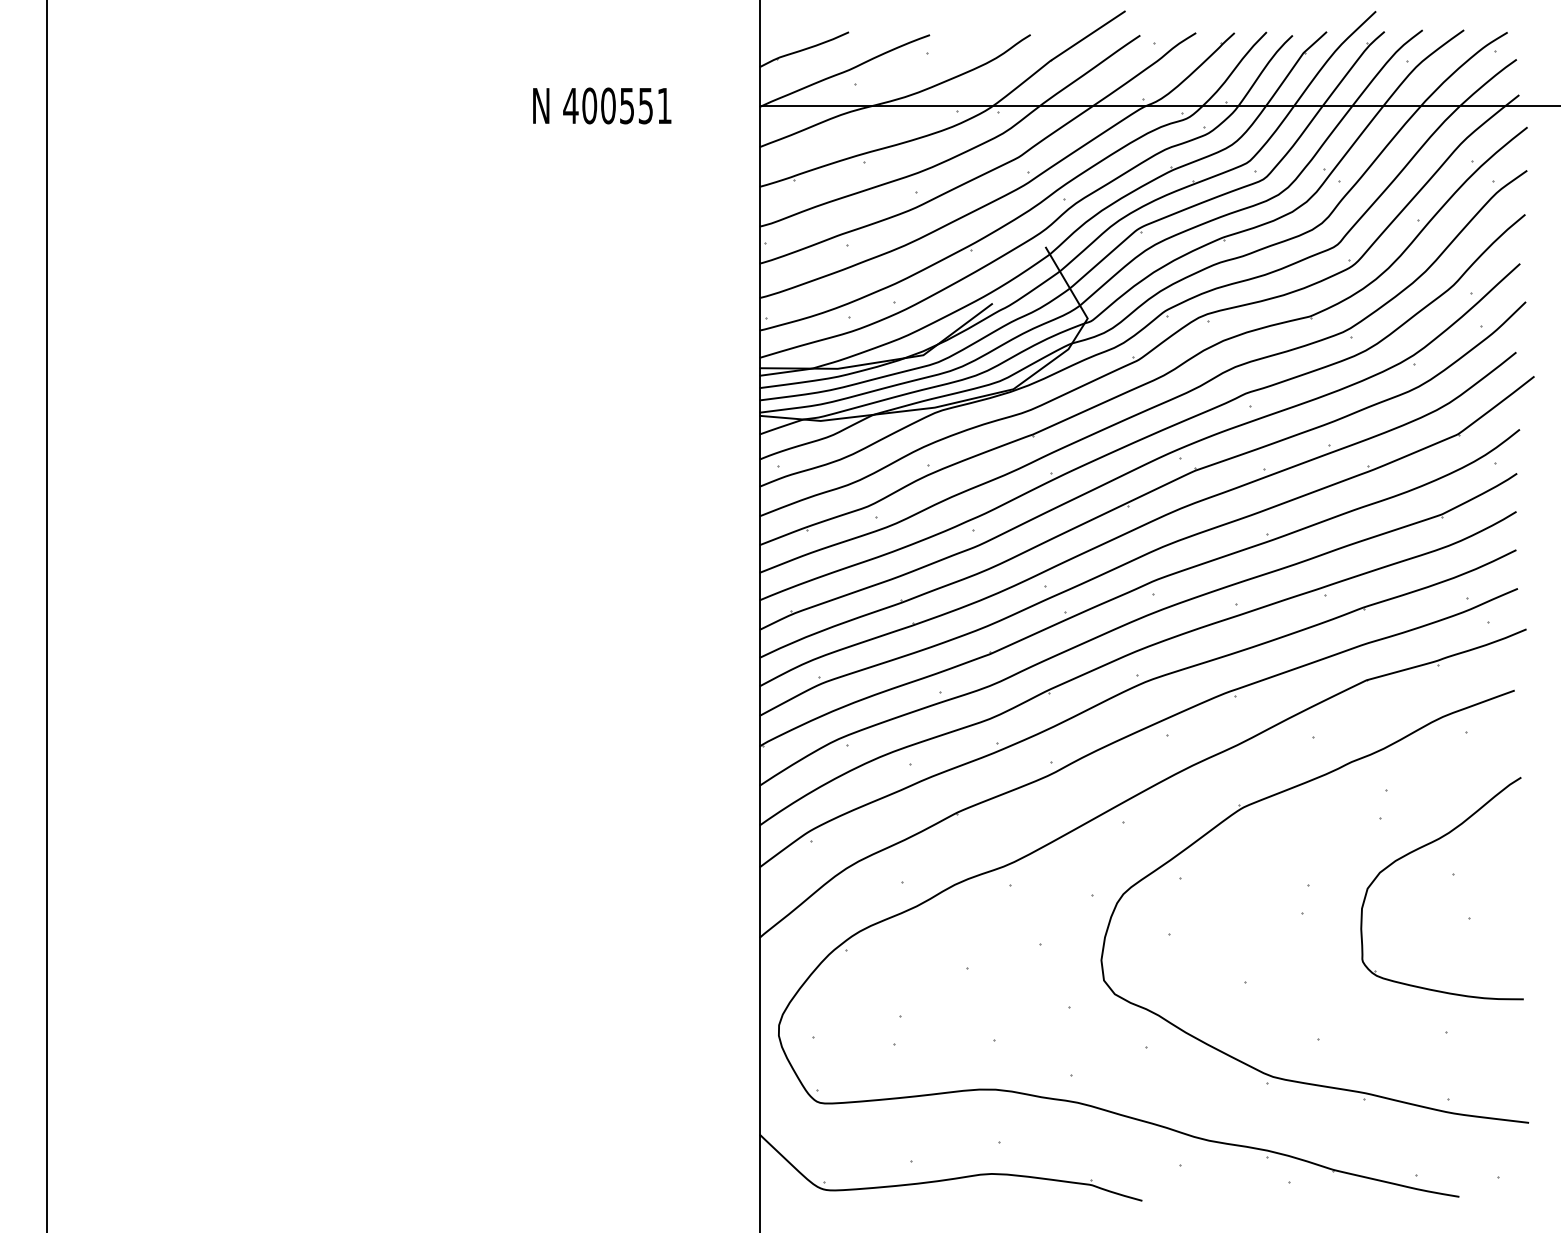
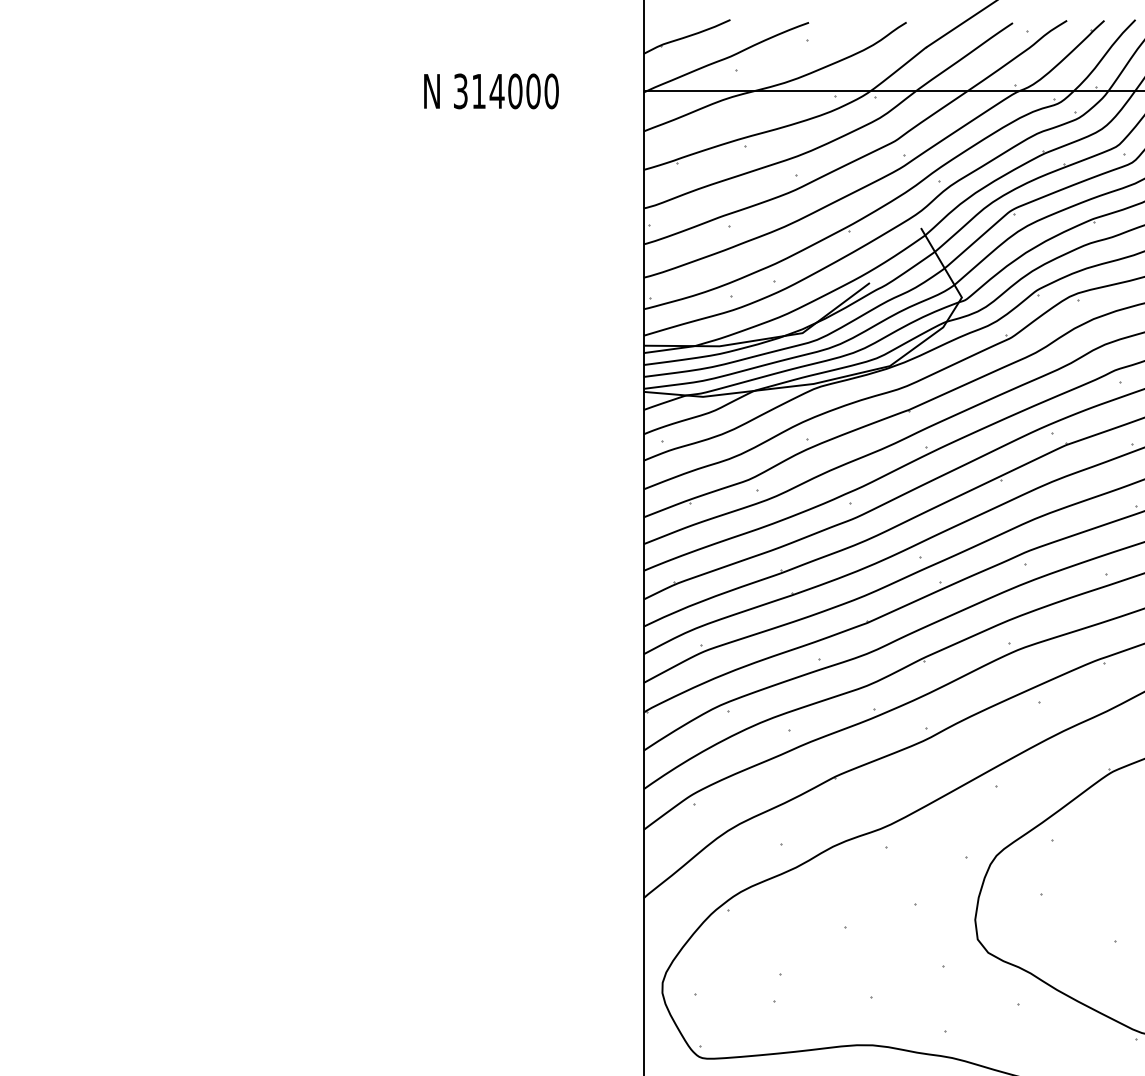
text: (617, 105) -> (505, 90), 400551 -> 314000

